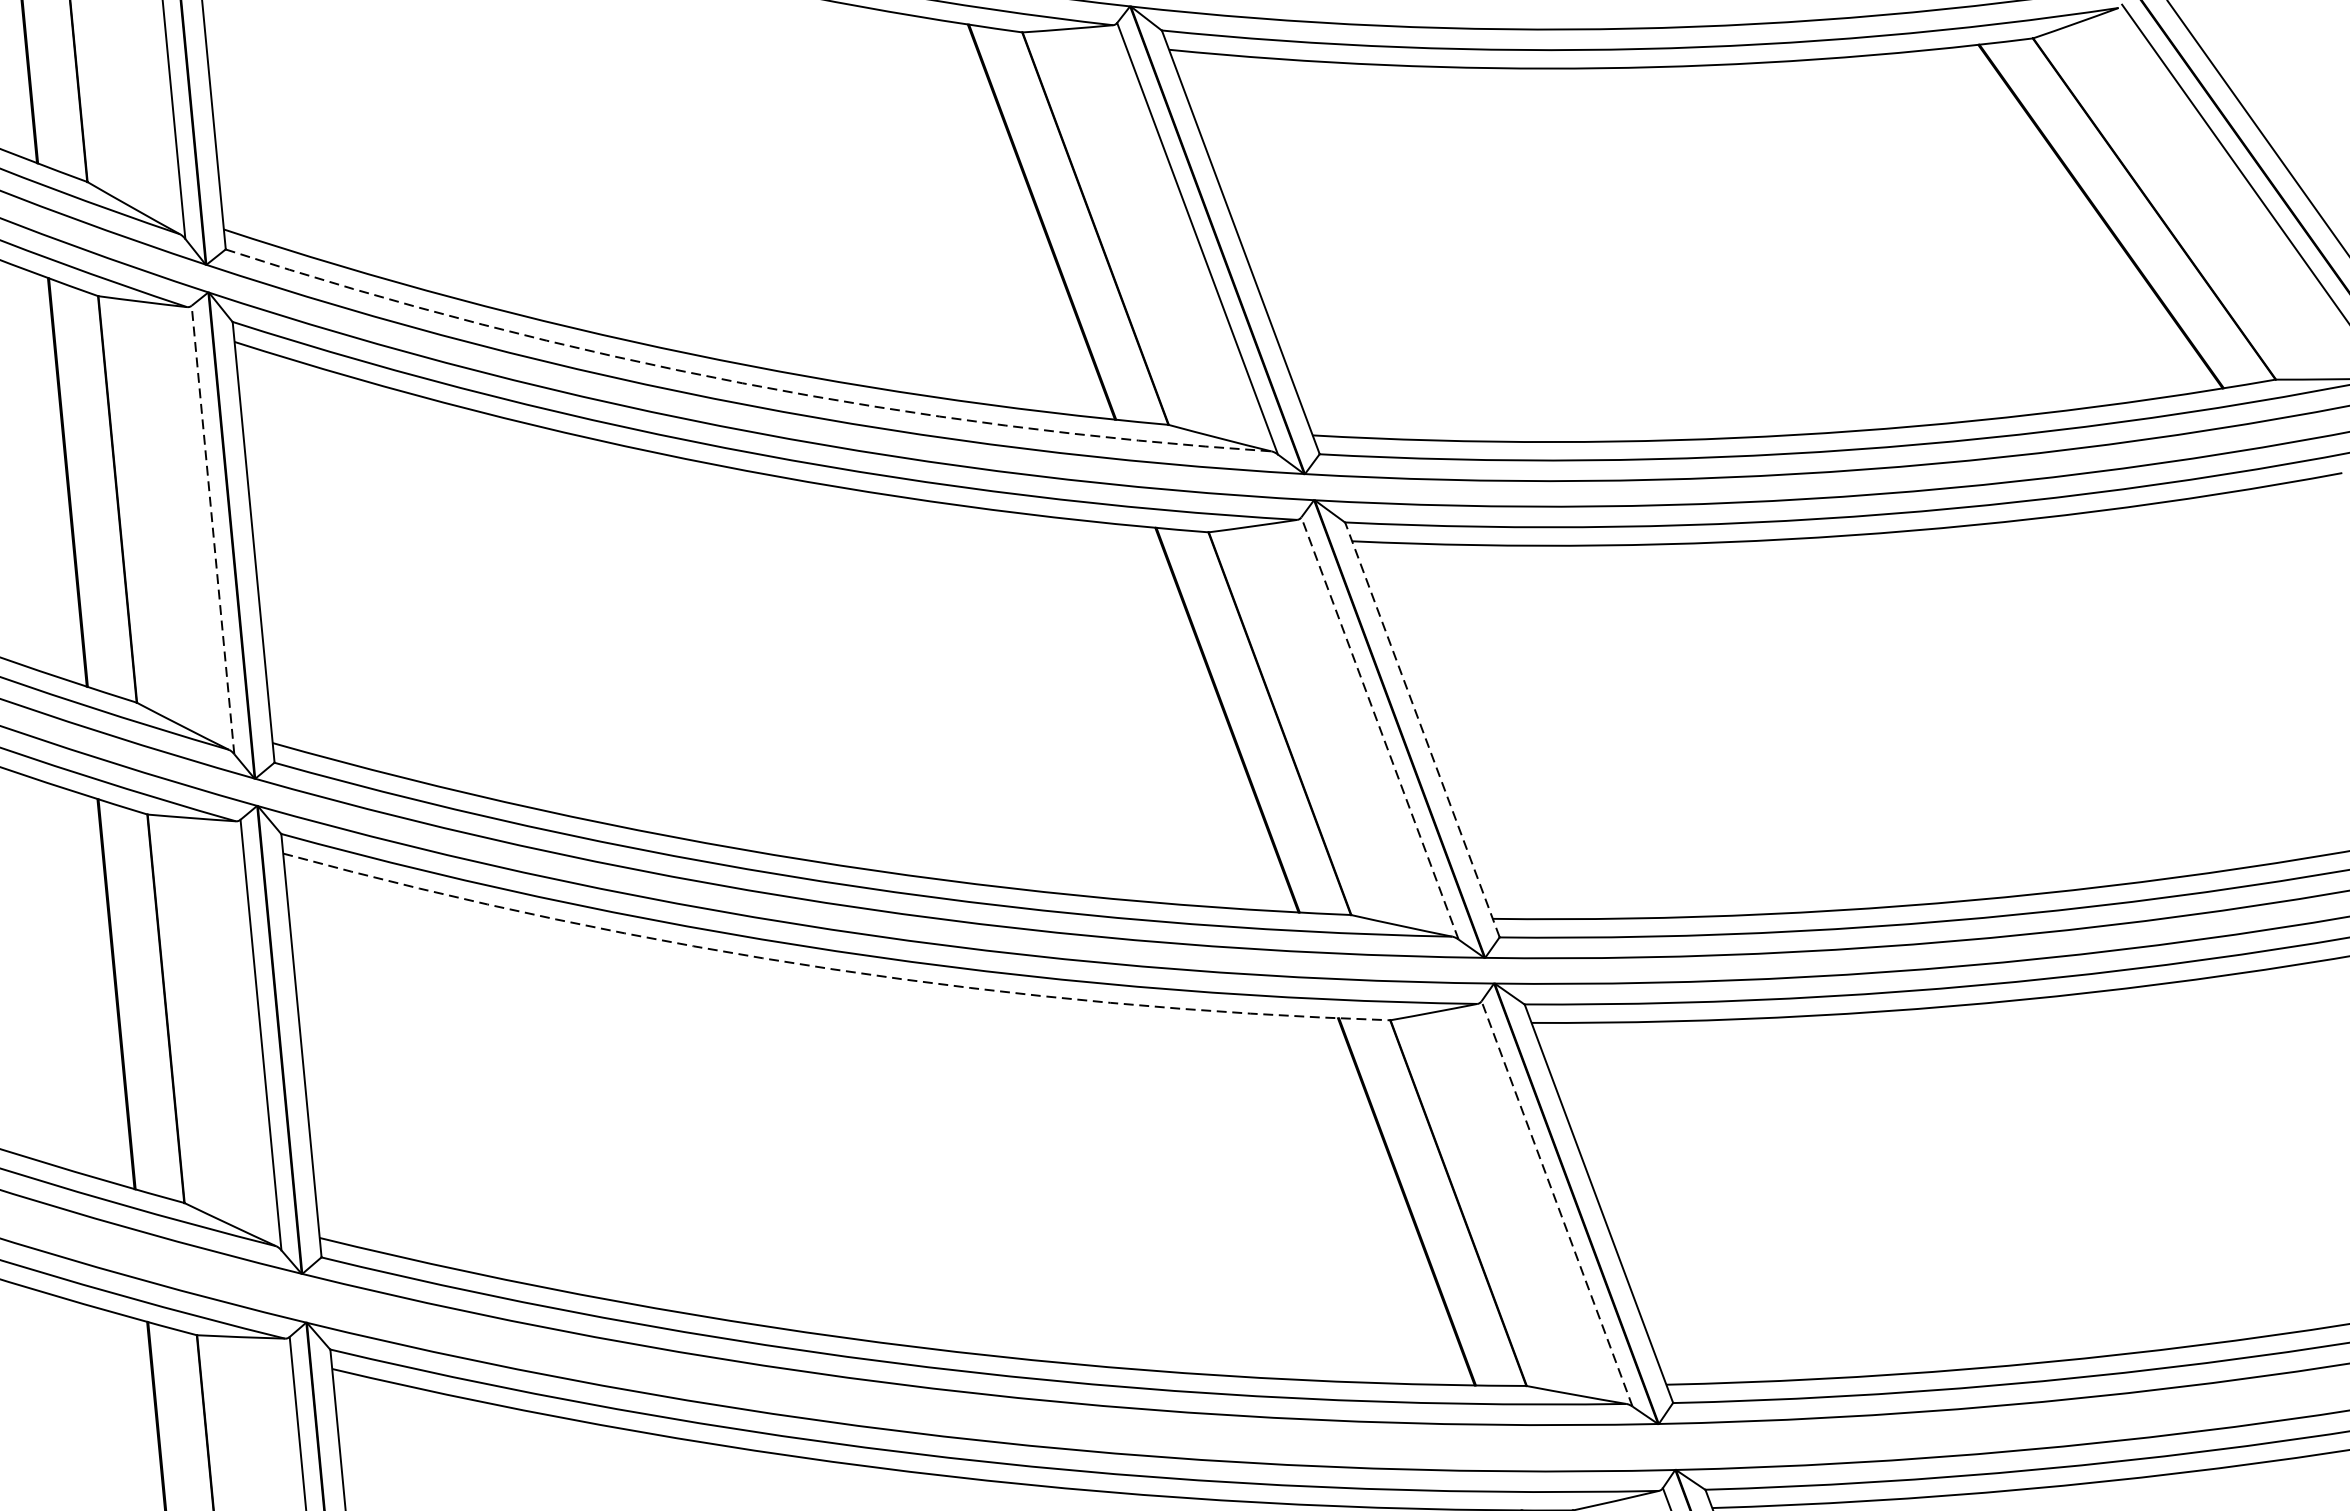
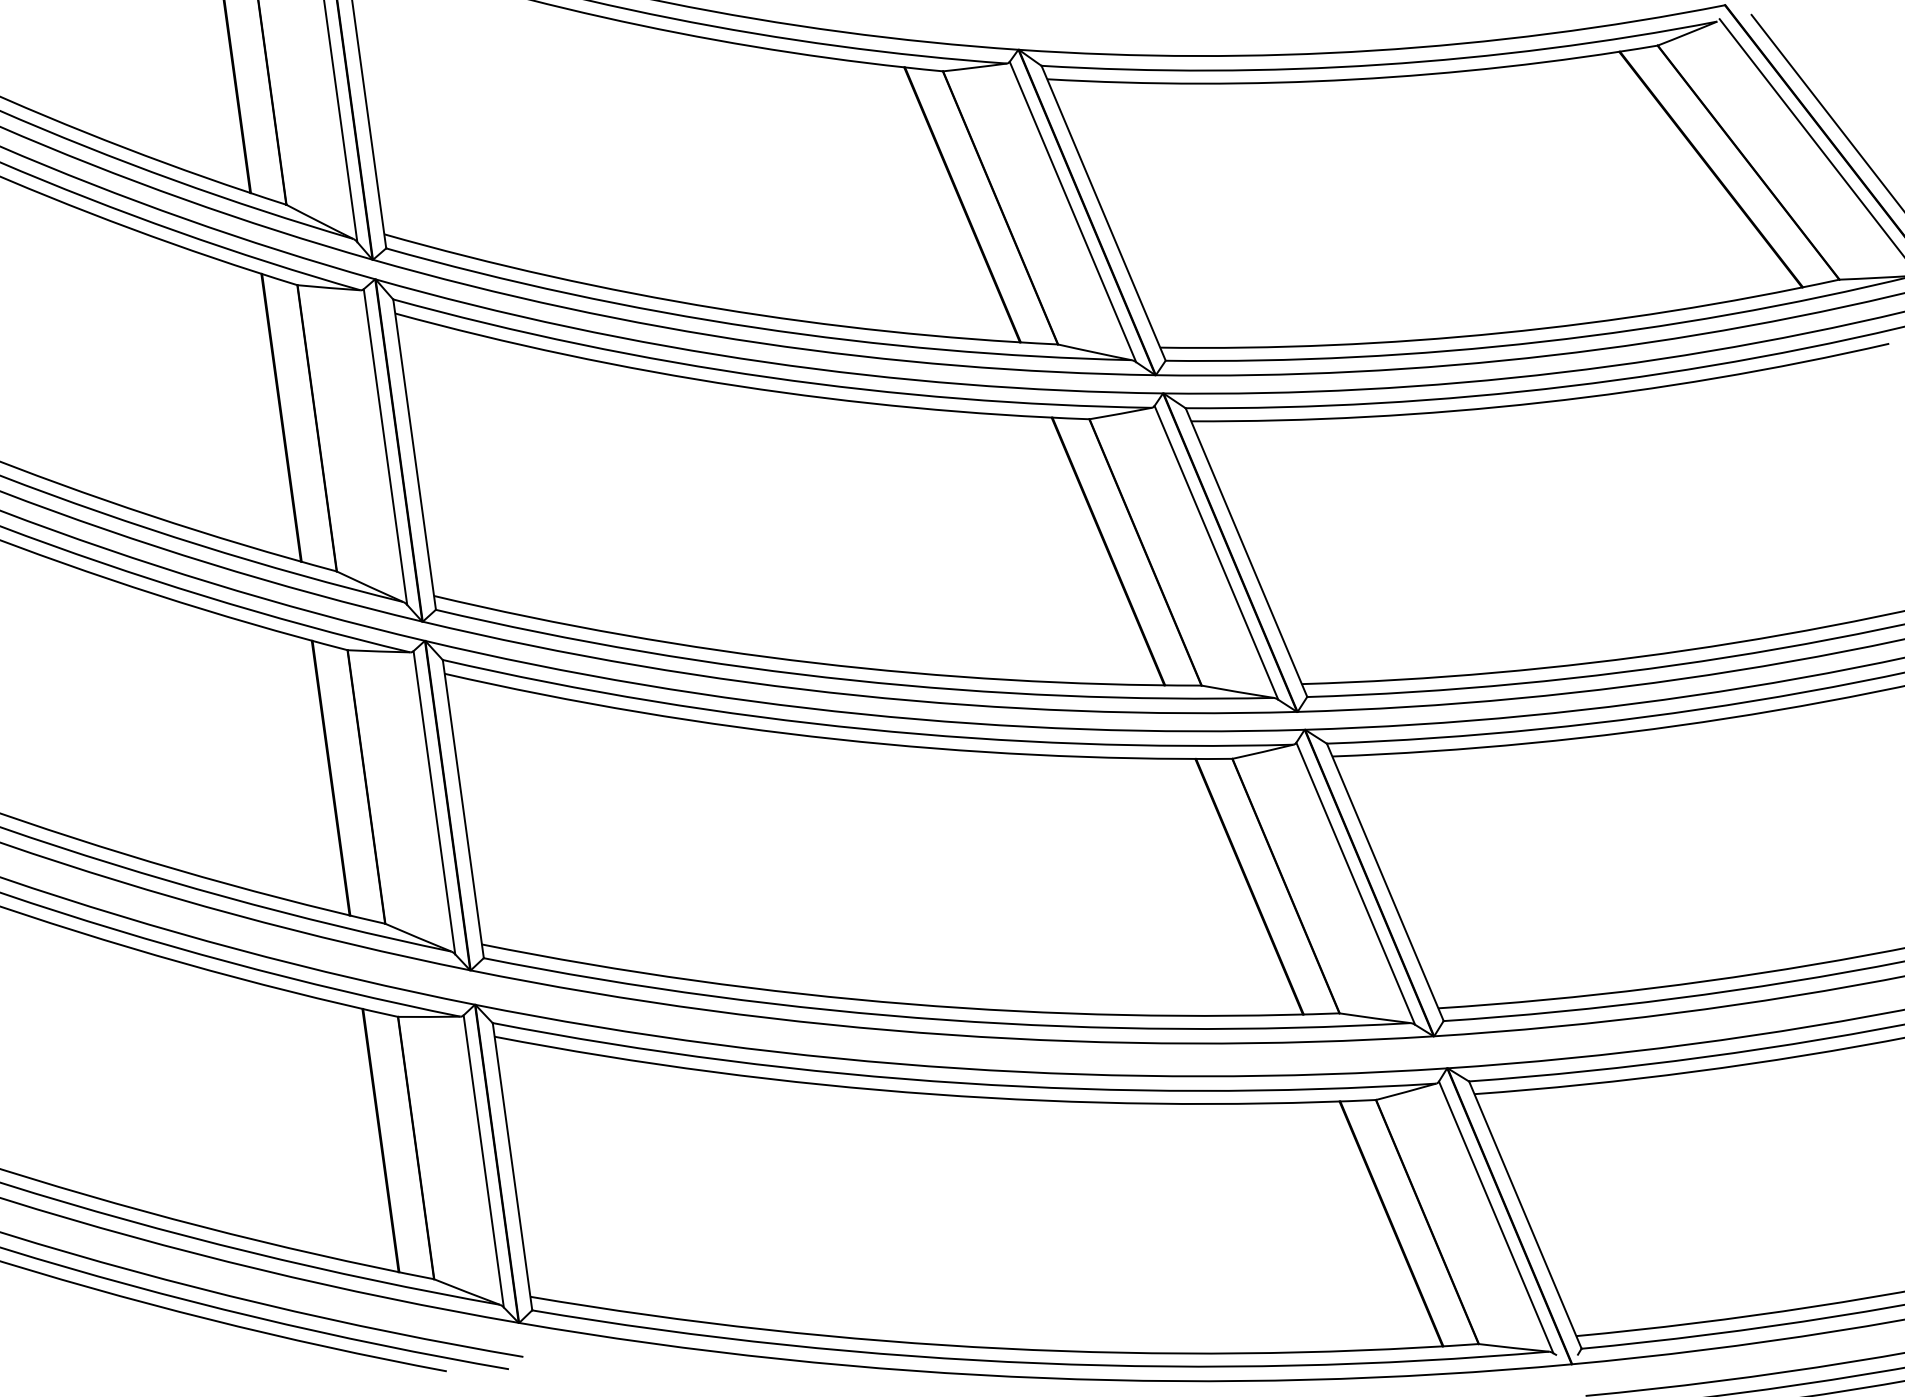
arc: (742, 383) -> (755, 327), dashed -> solid
line: (213, 529) -> (385, 446), dashed -> solid
line: (1380, 727) -> (1216, 552), dashed -> solid
line: (1422, 729) -> (1246, 552), dashed -> solid
arc: (832, 969) -> (836, 739), dashed -> solid
line: (1556, 1203) -> (1355, 883), dashed -> solid

